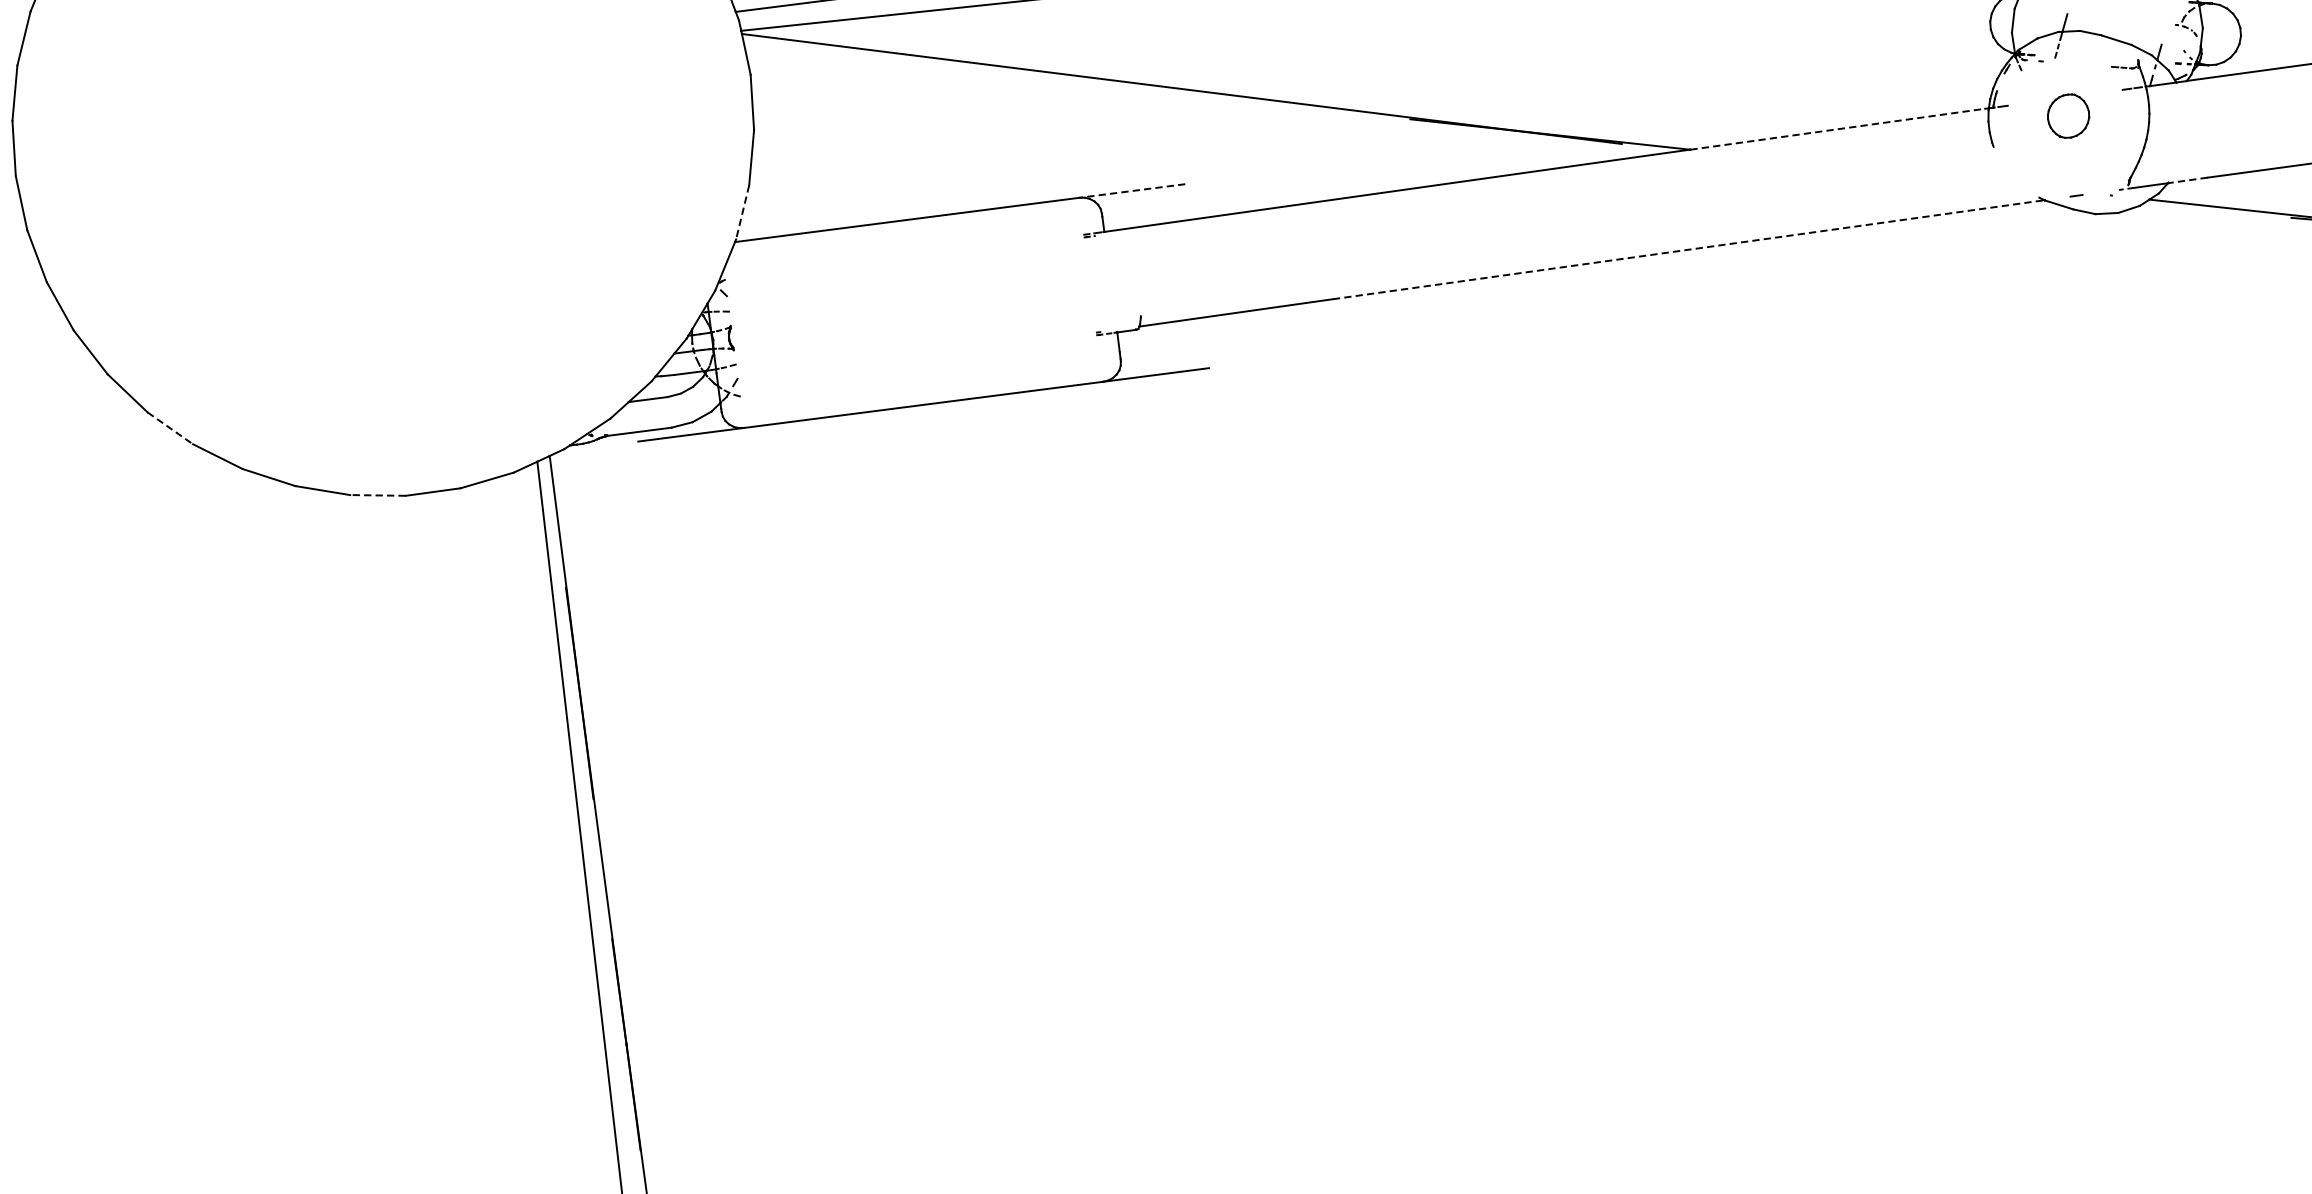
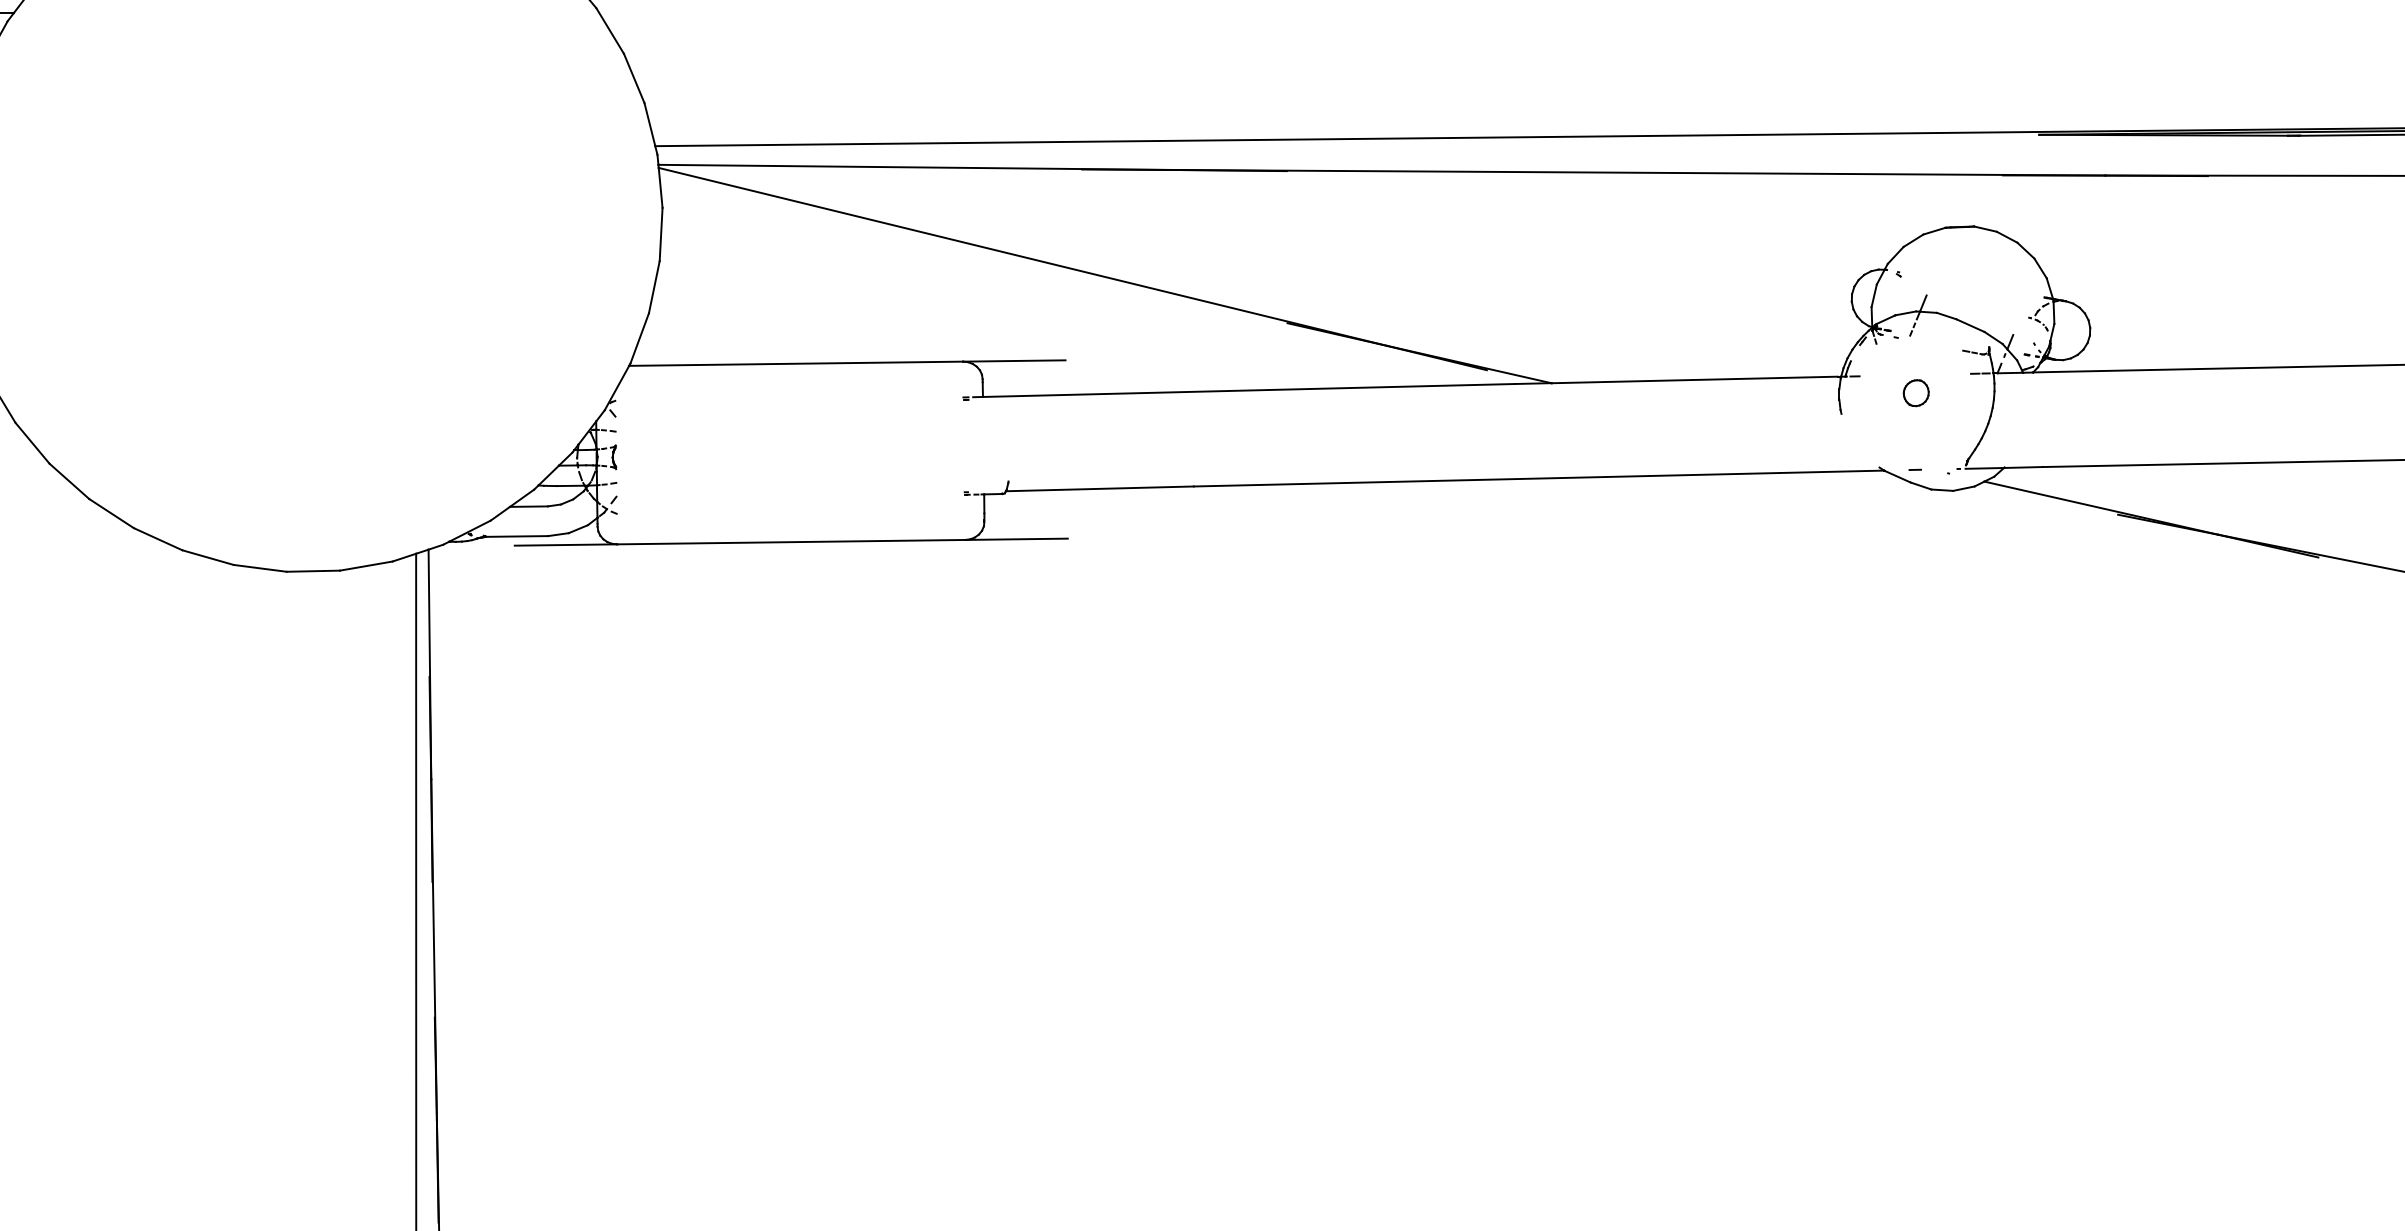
part: (2067, 116) -> (1915, 393), size x0.62
line: (1838, 128) -> (1695, 379), dashed -> solid
line: (2187, 180) -> (2022, 467), dashed -> solid
line: (1131, 191) -> (1013, 361), dashed -> solid
line: (742, 212) -> (639, 338), dashed -> solid
line: (1689, 249) -> (1539, 478), dashed -> solid
line: (170, 428) -> (69, 481), dashed -> solid
line: (378, 495) -> (260, 568), dashed -> solid

